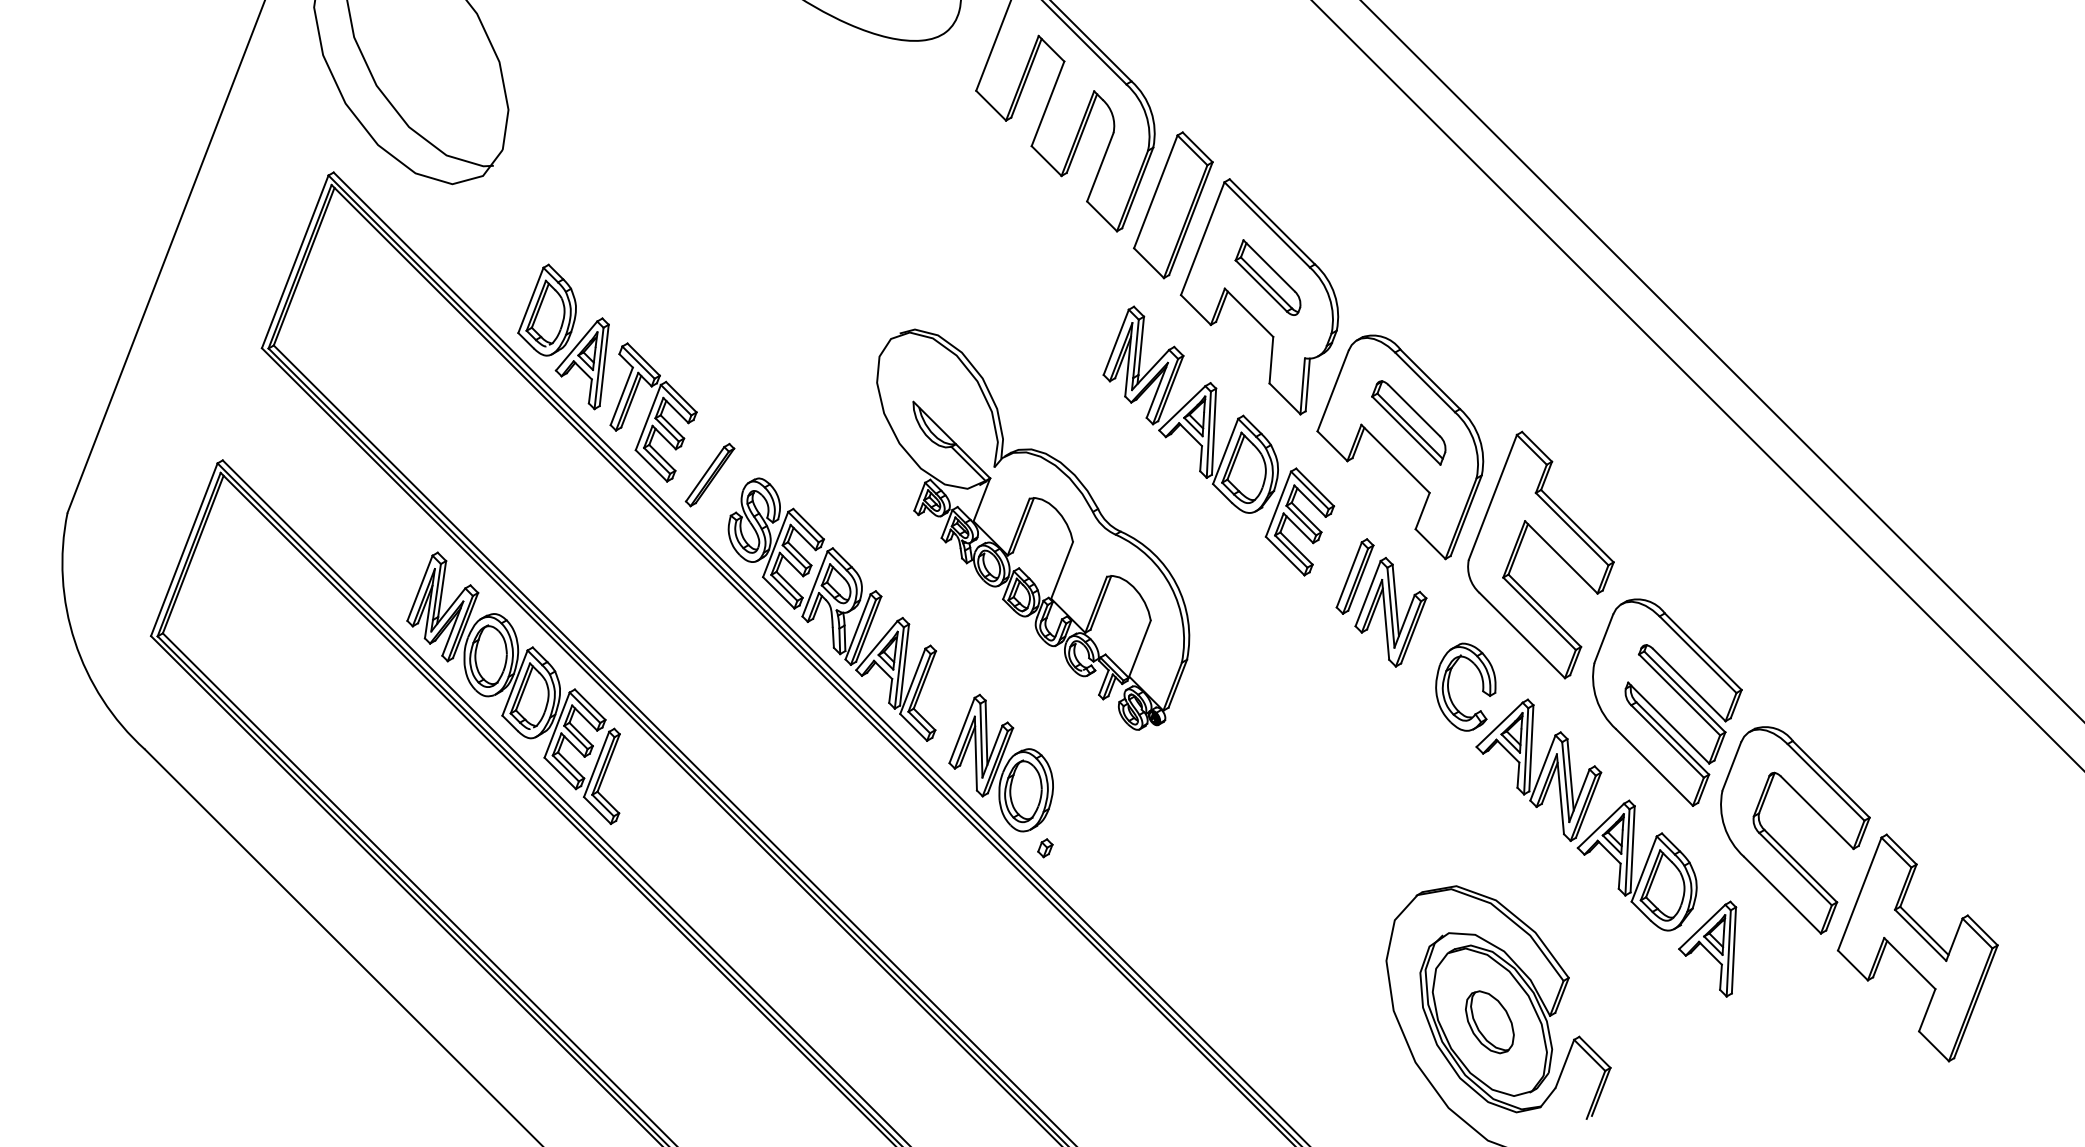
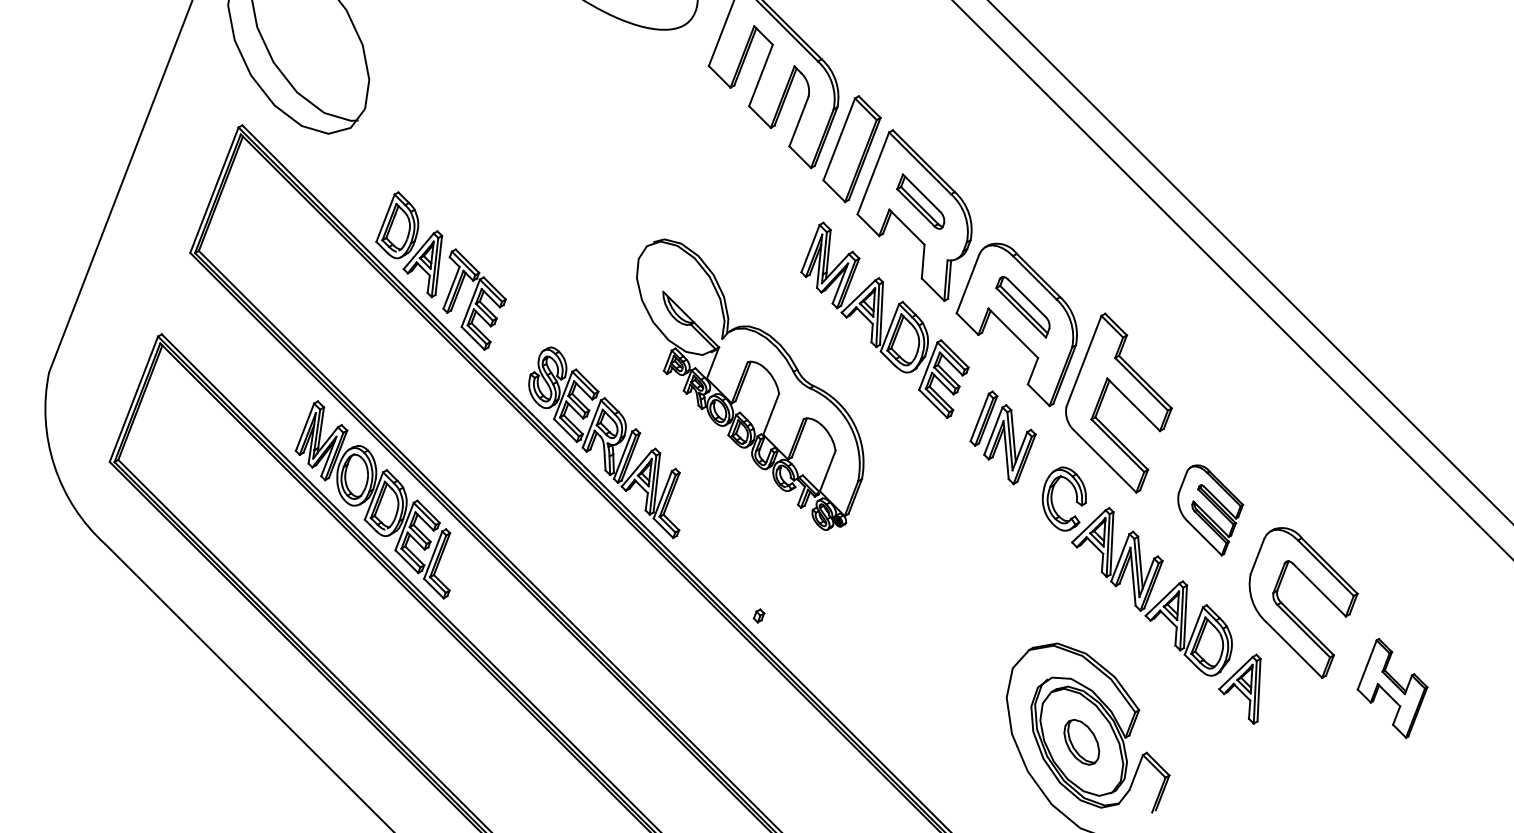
part: (709, 474) -> (515, 344), removed
part: (1667, 702) -> (1210, 510), size x0.6
part: (1000, 762) -> (726, 553), removed
part: (1917, 948) -> (1392, 688), size x0.6

